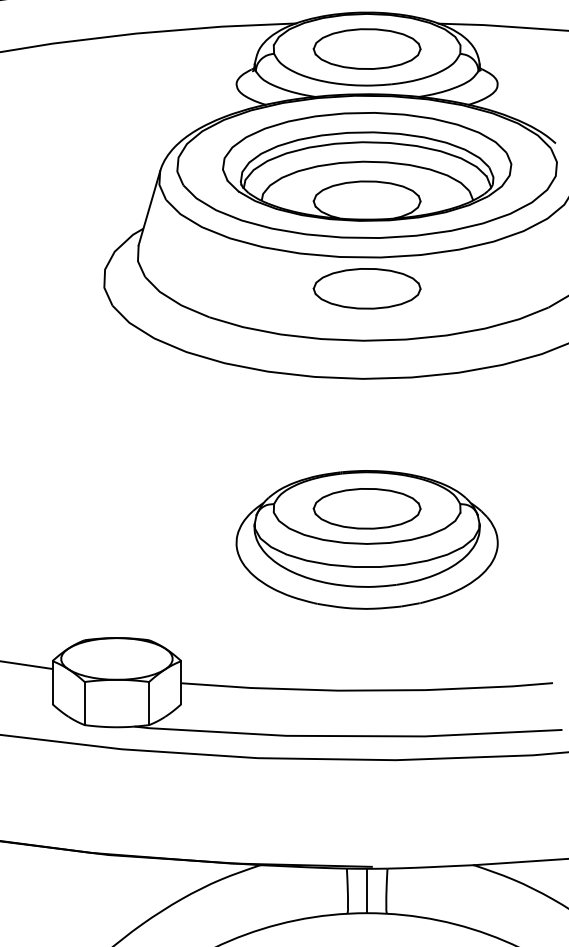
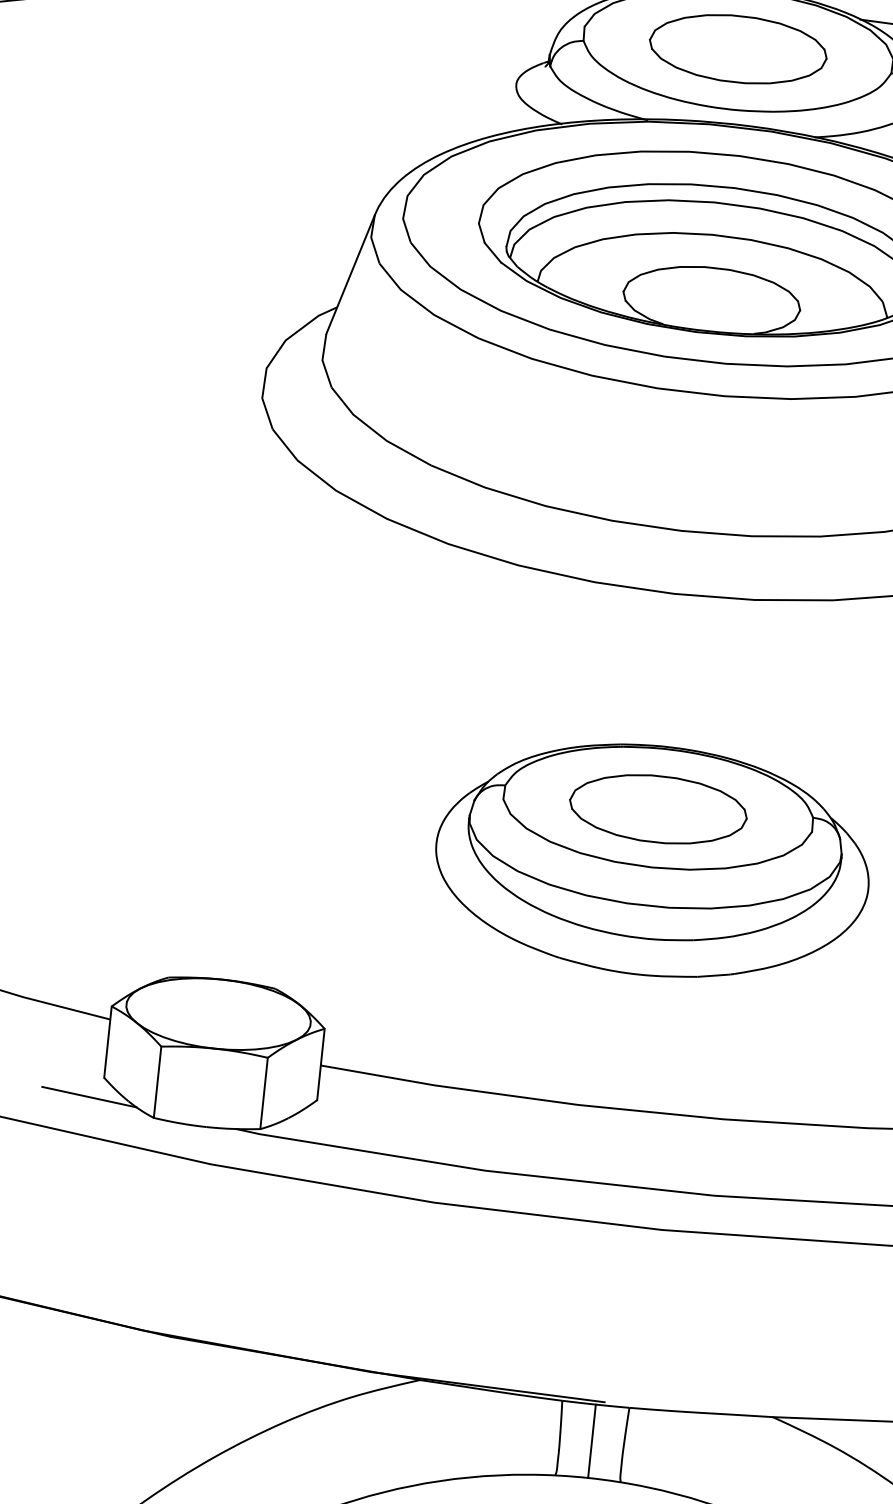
part: (366, 288) -> (695, 444), removed
line: (44, 716) -> (88, 1096), added

